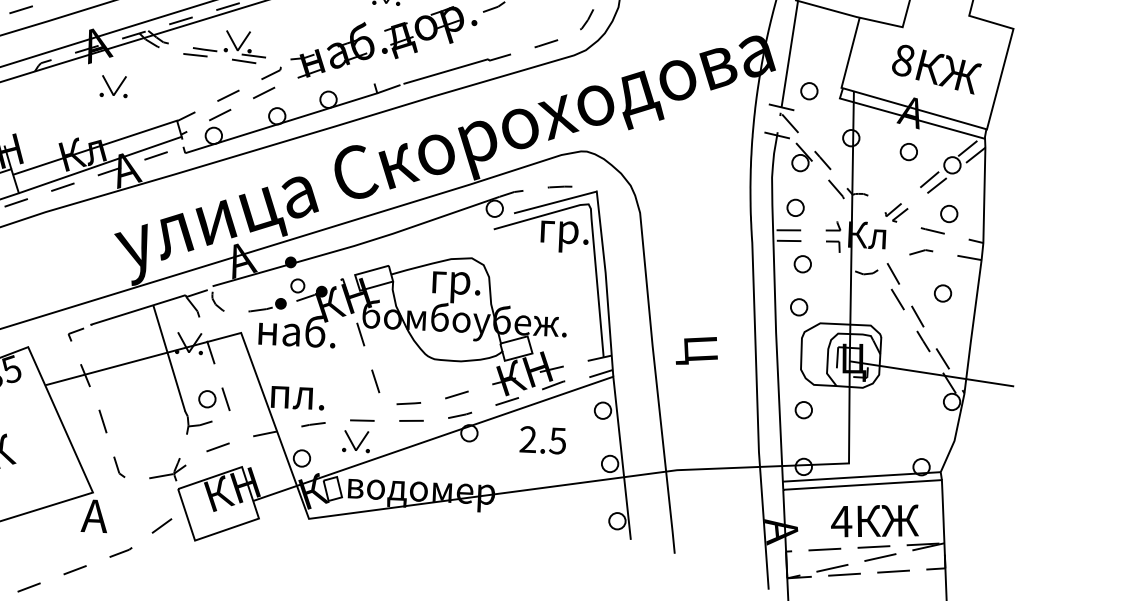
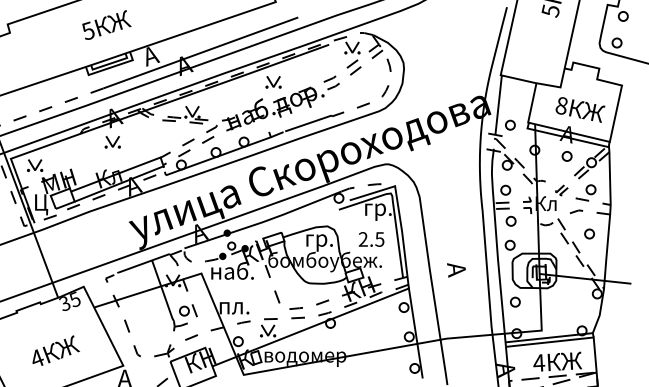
part: (113, 87) -> (112, 142), moved
text: (696, 349) -> (454, 271), Ц -> А
text: (542, 440) -> (371, 239), moved

